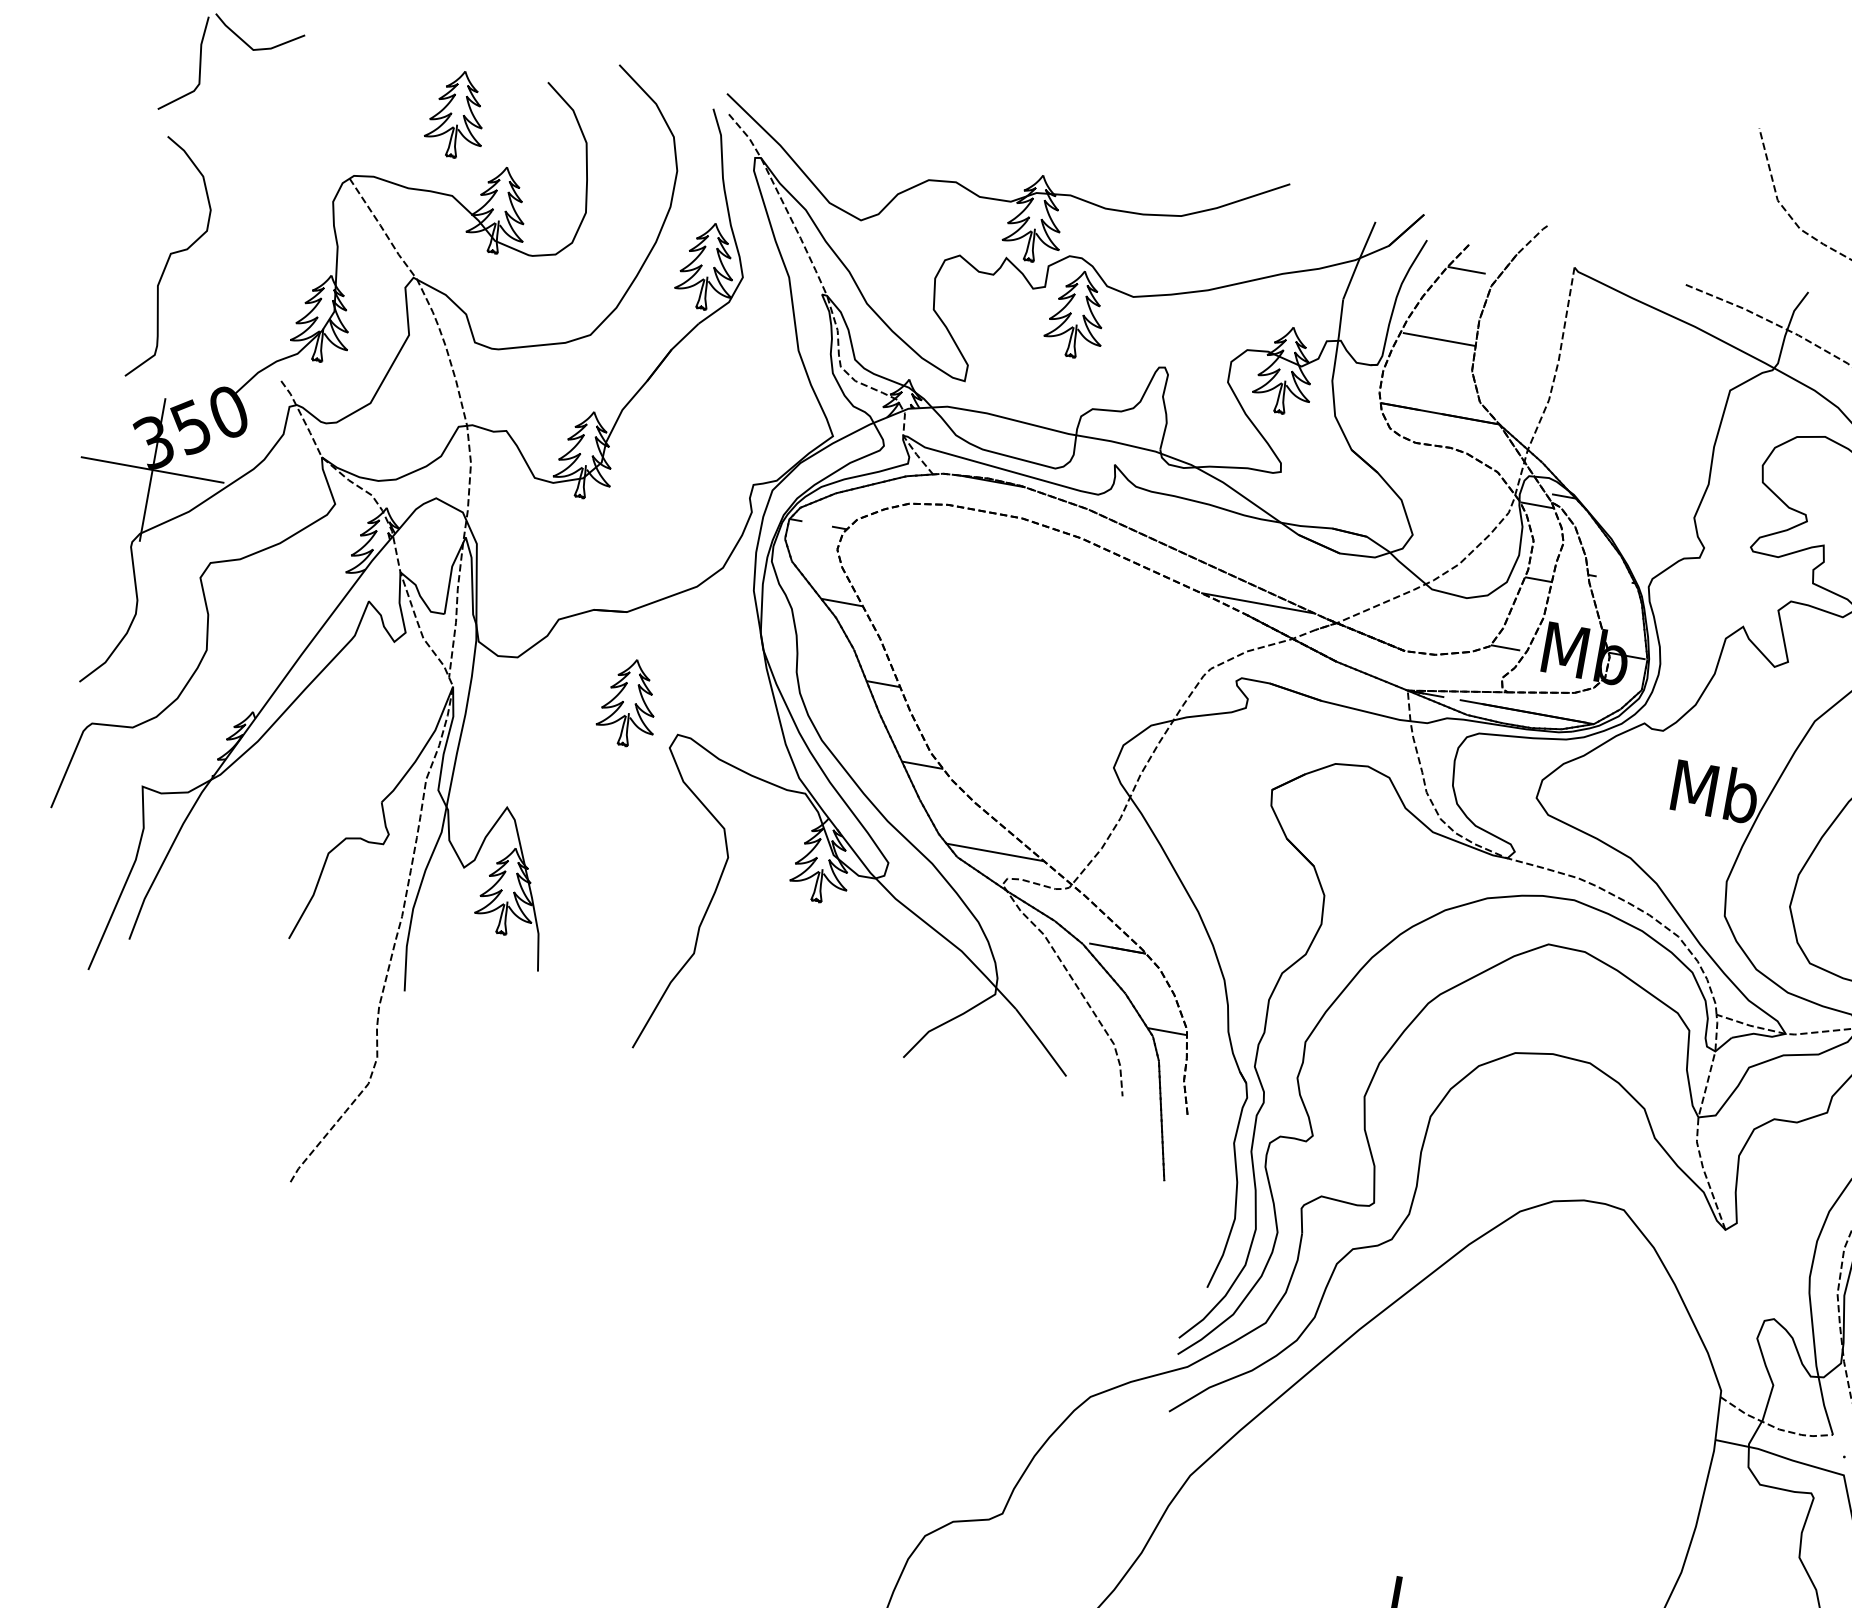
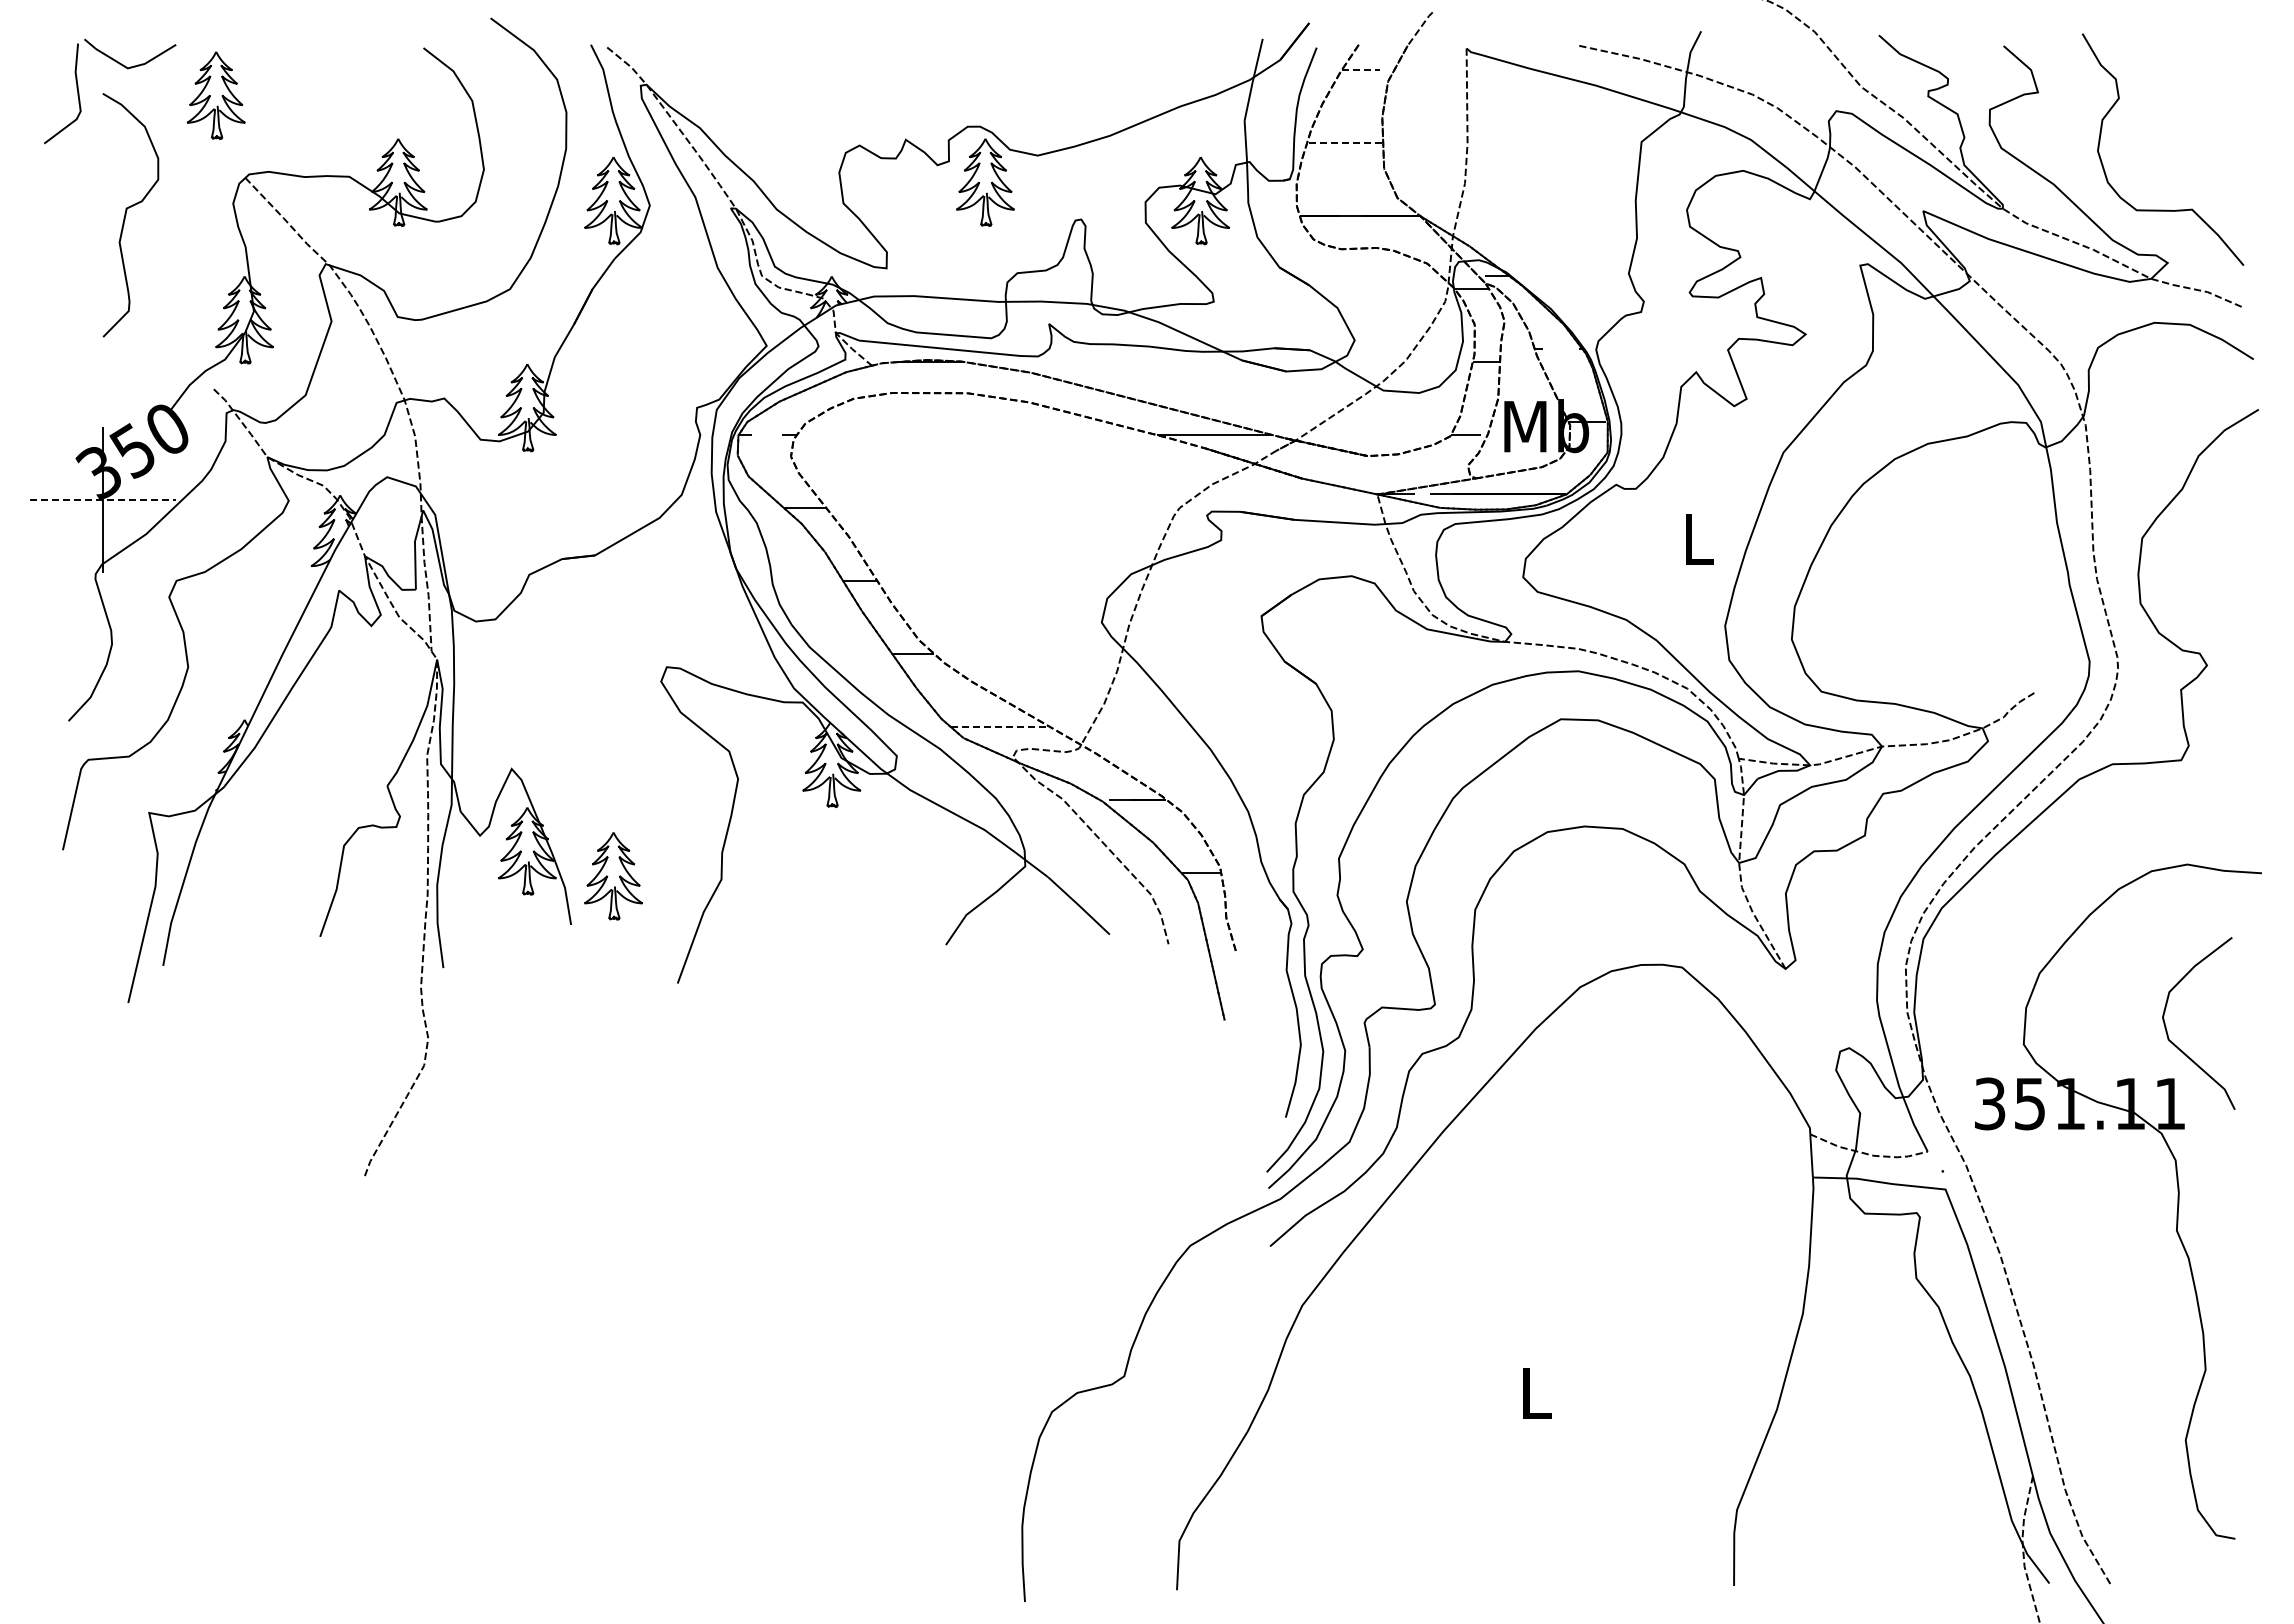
part: (456, 114) -> (215, 95), moved
part: (998, 193) -> (886, 77), removed
curve: (169, 260) -> (126, 215), moved
line: (1467, 270) -> (1361, 70), solid -> dashed
line: (1439, 339) -> (1346, 143), solid -> dashed
line: (153, 470) -> (103, 499), solid -> dashed
part: (629, 703) -> (613, 876), moved
text: (1715, 791) -> (1698, 539), Mb -> L
line: (995, 852) -> (1000, 726), solid -> dashed

